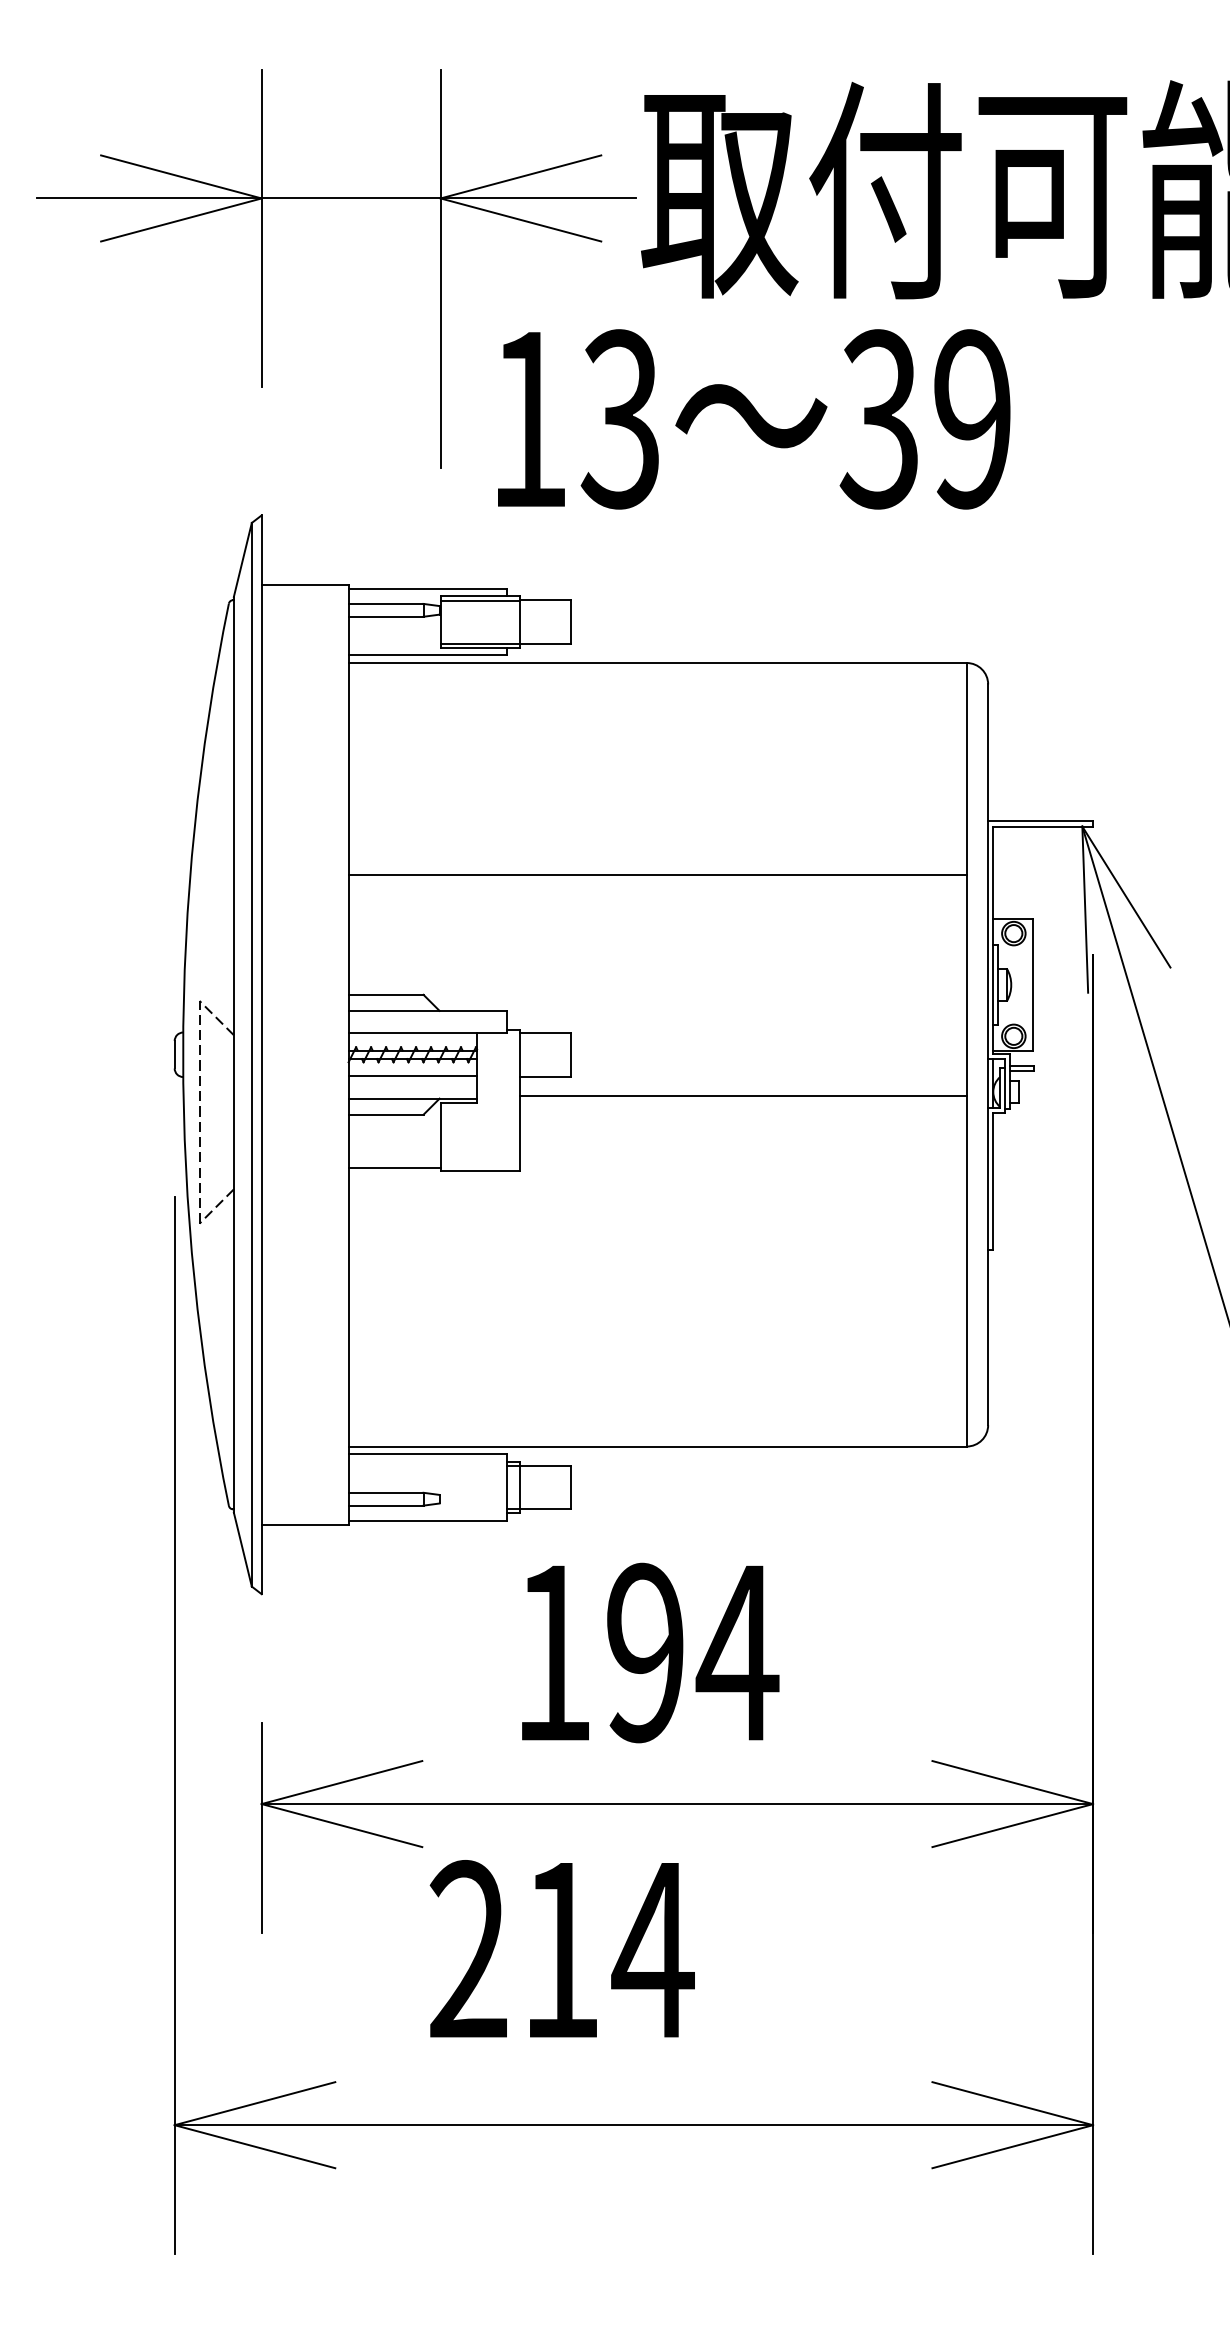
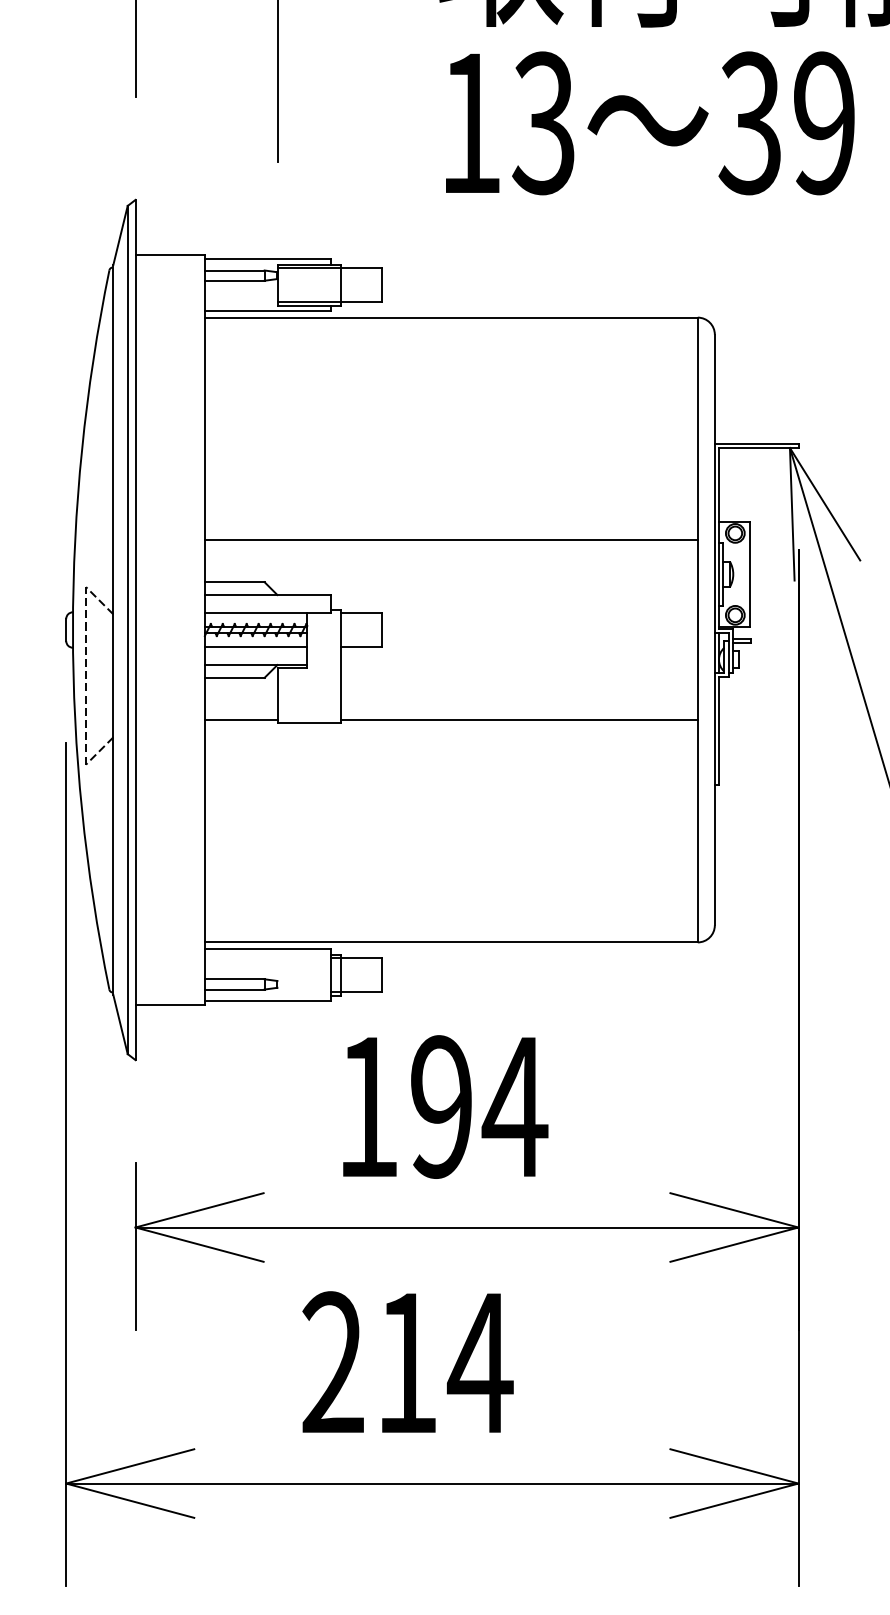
text: (754, 419) -> (650, 123), moved
line: (657, 875) -> (451, 539), moved
line: (742, 1096) -> (518, 720), moved
text: (561, 1948) -> (407, 1361), moved

